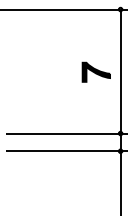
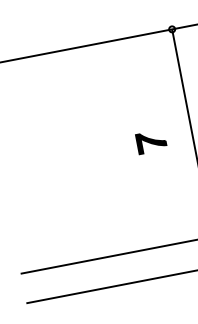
part: (95, 71) -> (150, 141), size x0.6

